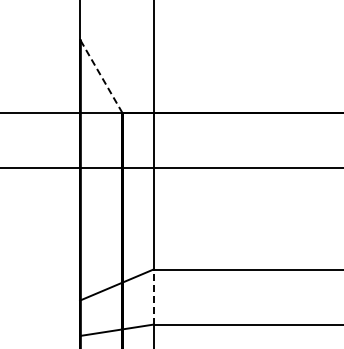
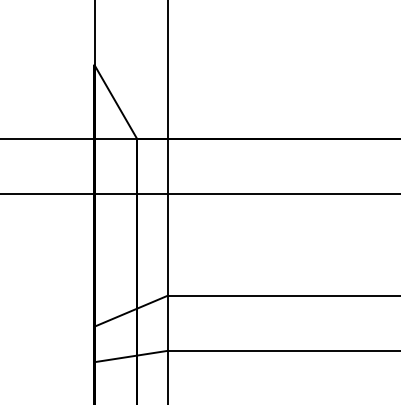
line: (101, 75) -> (115, 101), dashed -> solid
line: (153, 297) -> (168, 323), dashed -> solid

